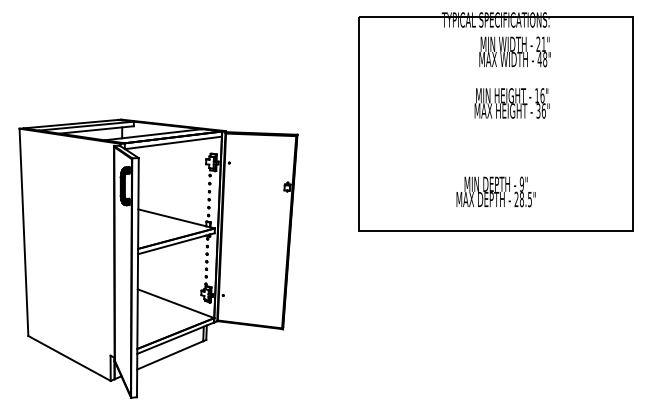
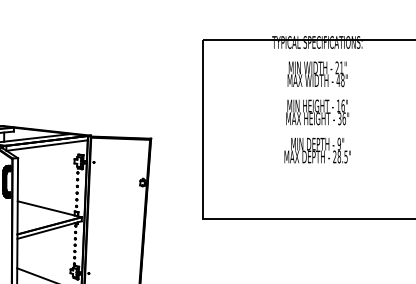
text: (514, 51) -> (317, 73), moved
text: (511, 103) -> (317, 112), moved
text: (495, 191) -> (317, 150), moved

